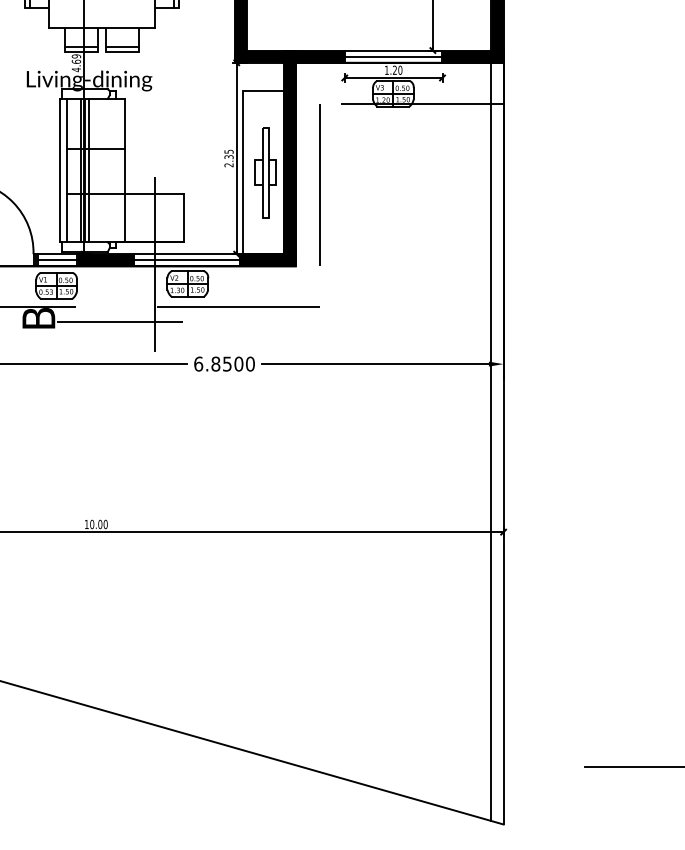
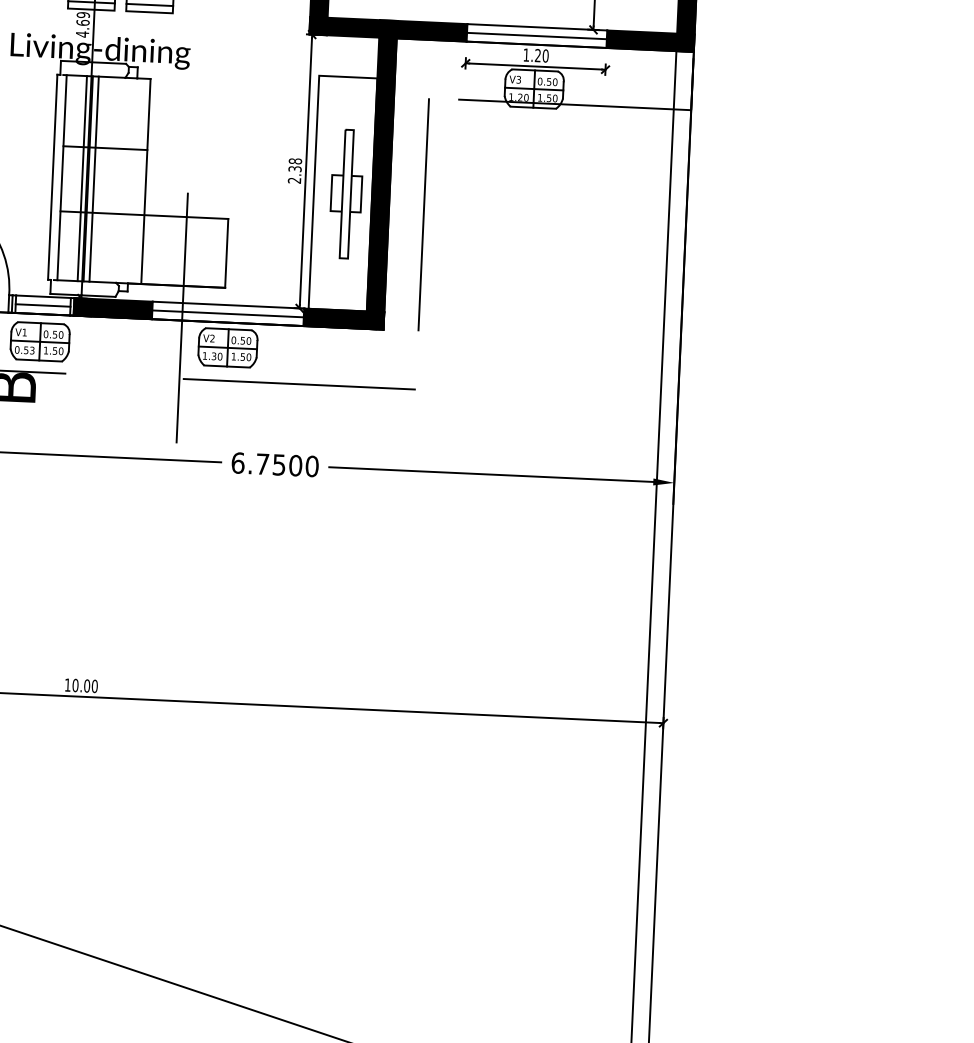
text: (228, 151) -> (294, 160), 2.35 -> 2.38
line: (120, 321) -> (129, 397), removed
text: (215, 363) -> (262, 463), 6.8500 -> 6.7500

